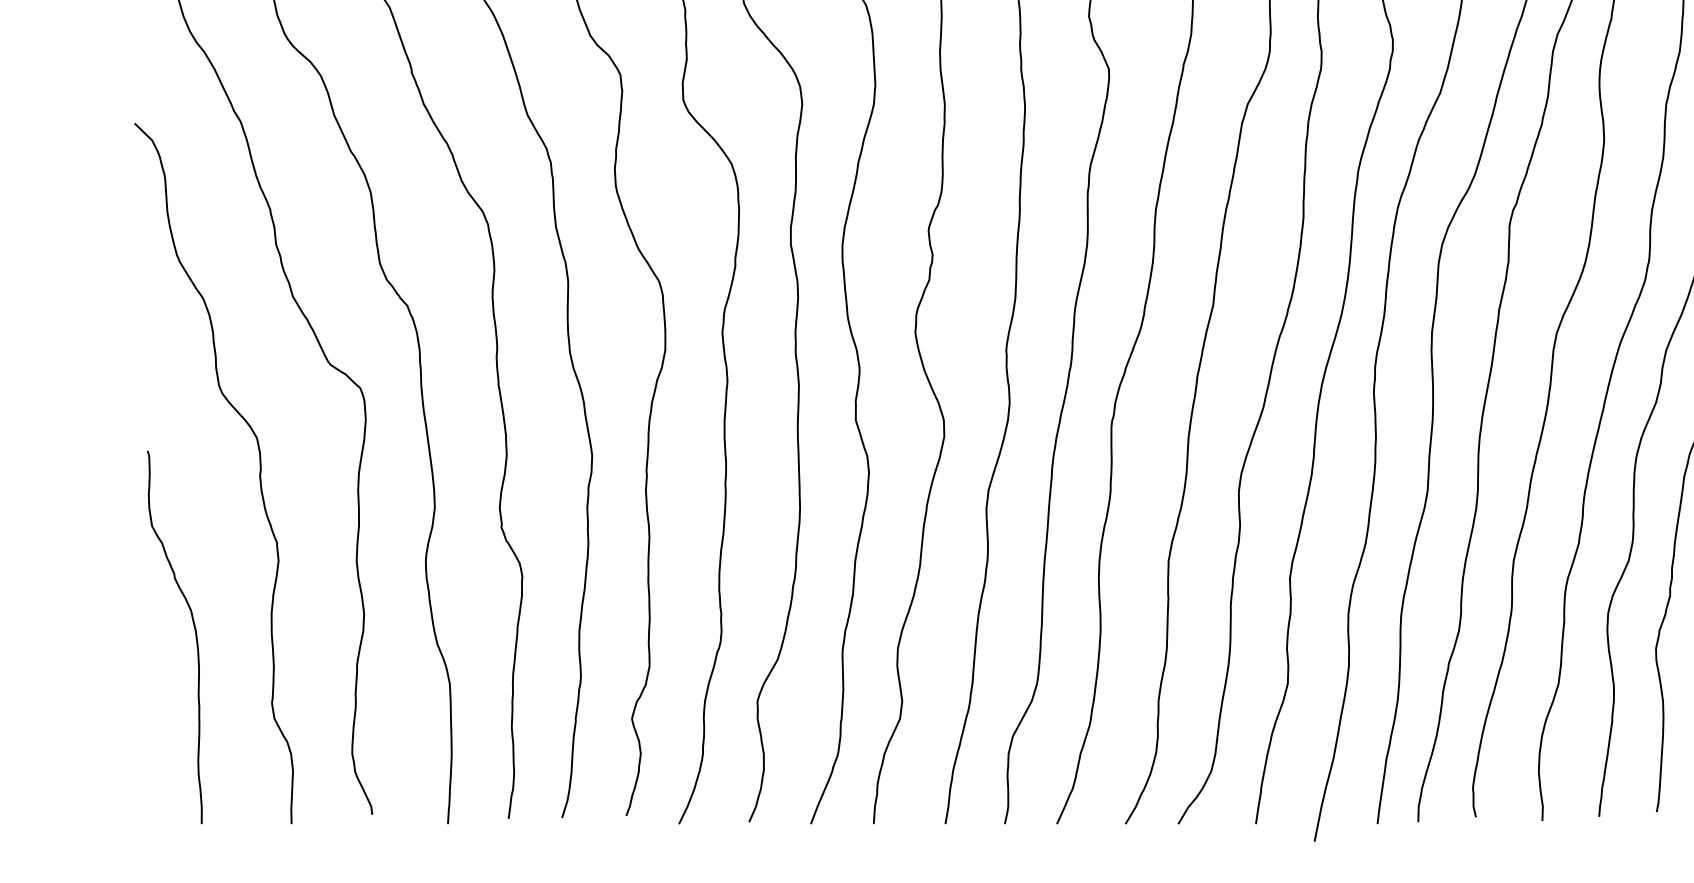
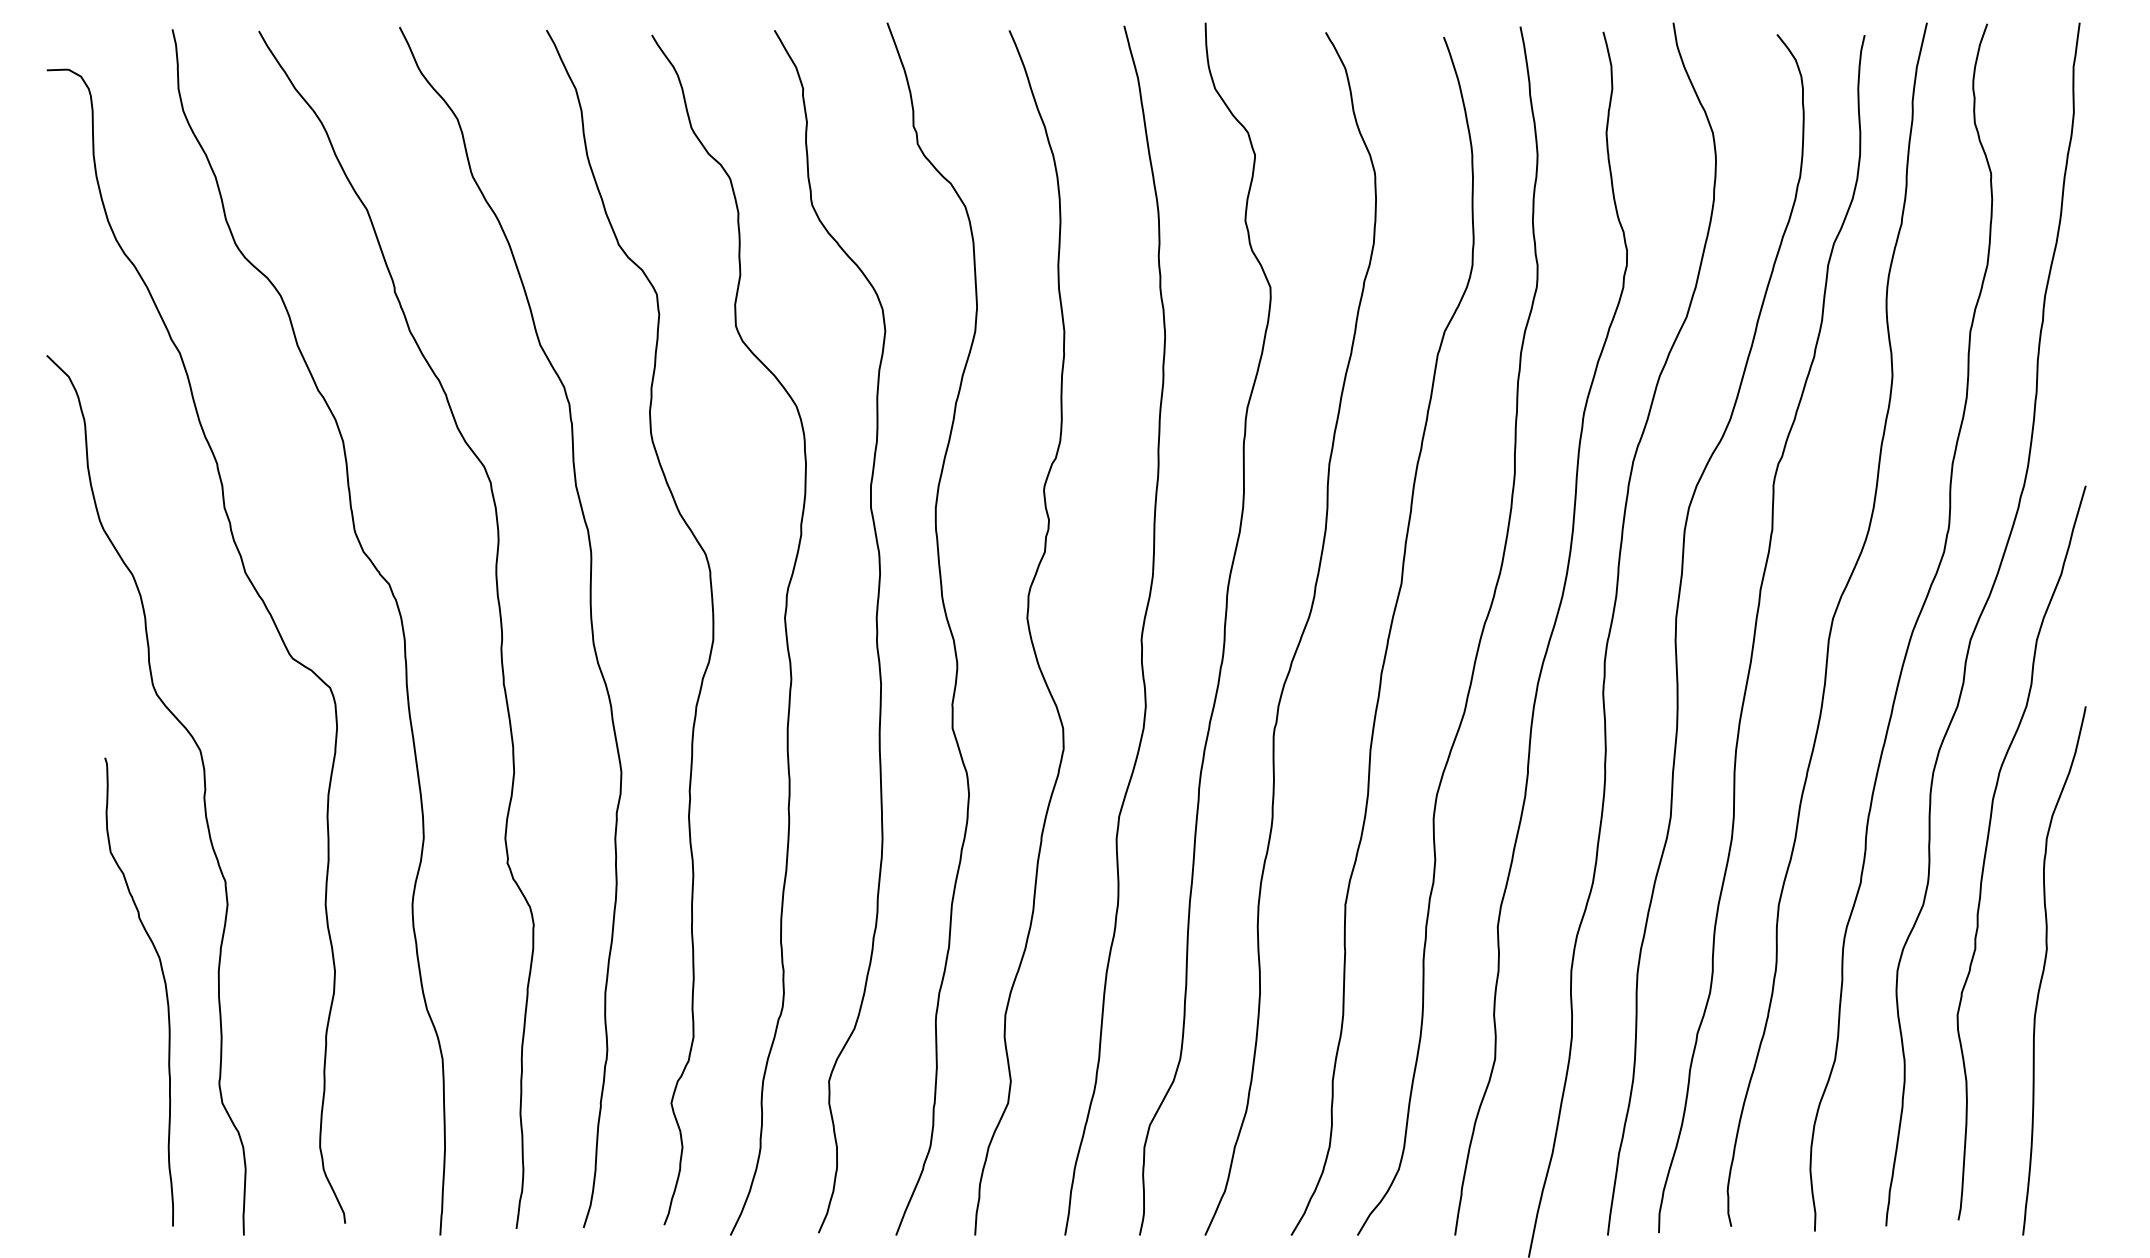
curve: (194, 632) -> (164, 985), moved

